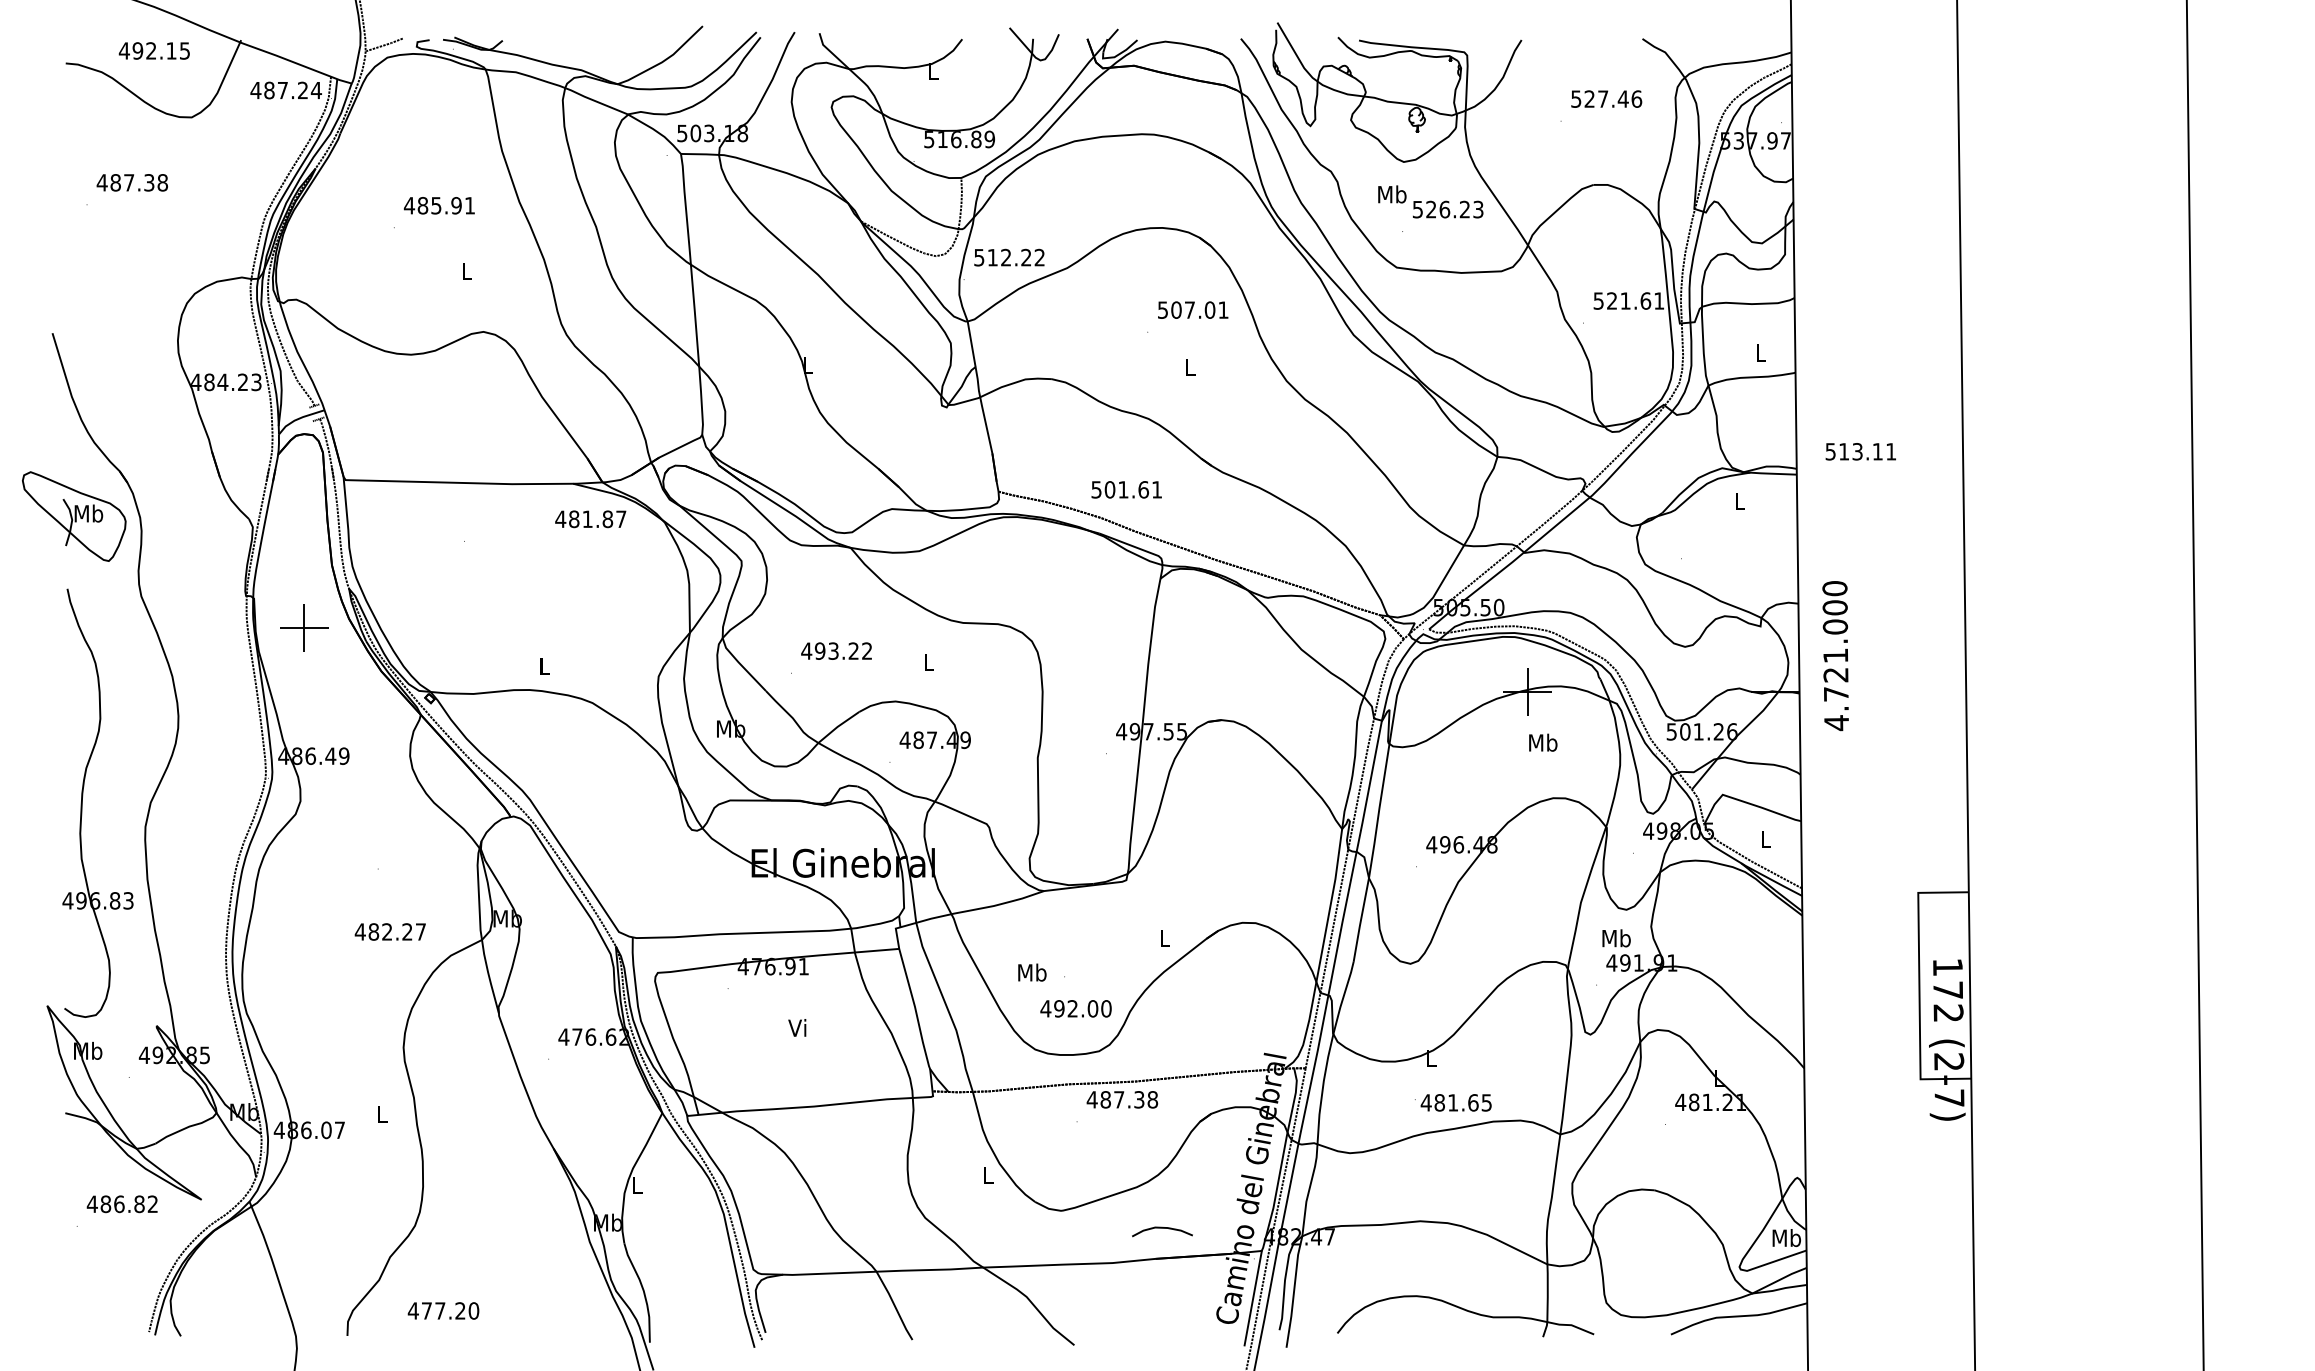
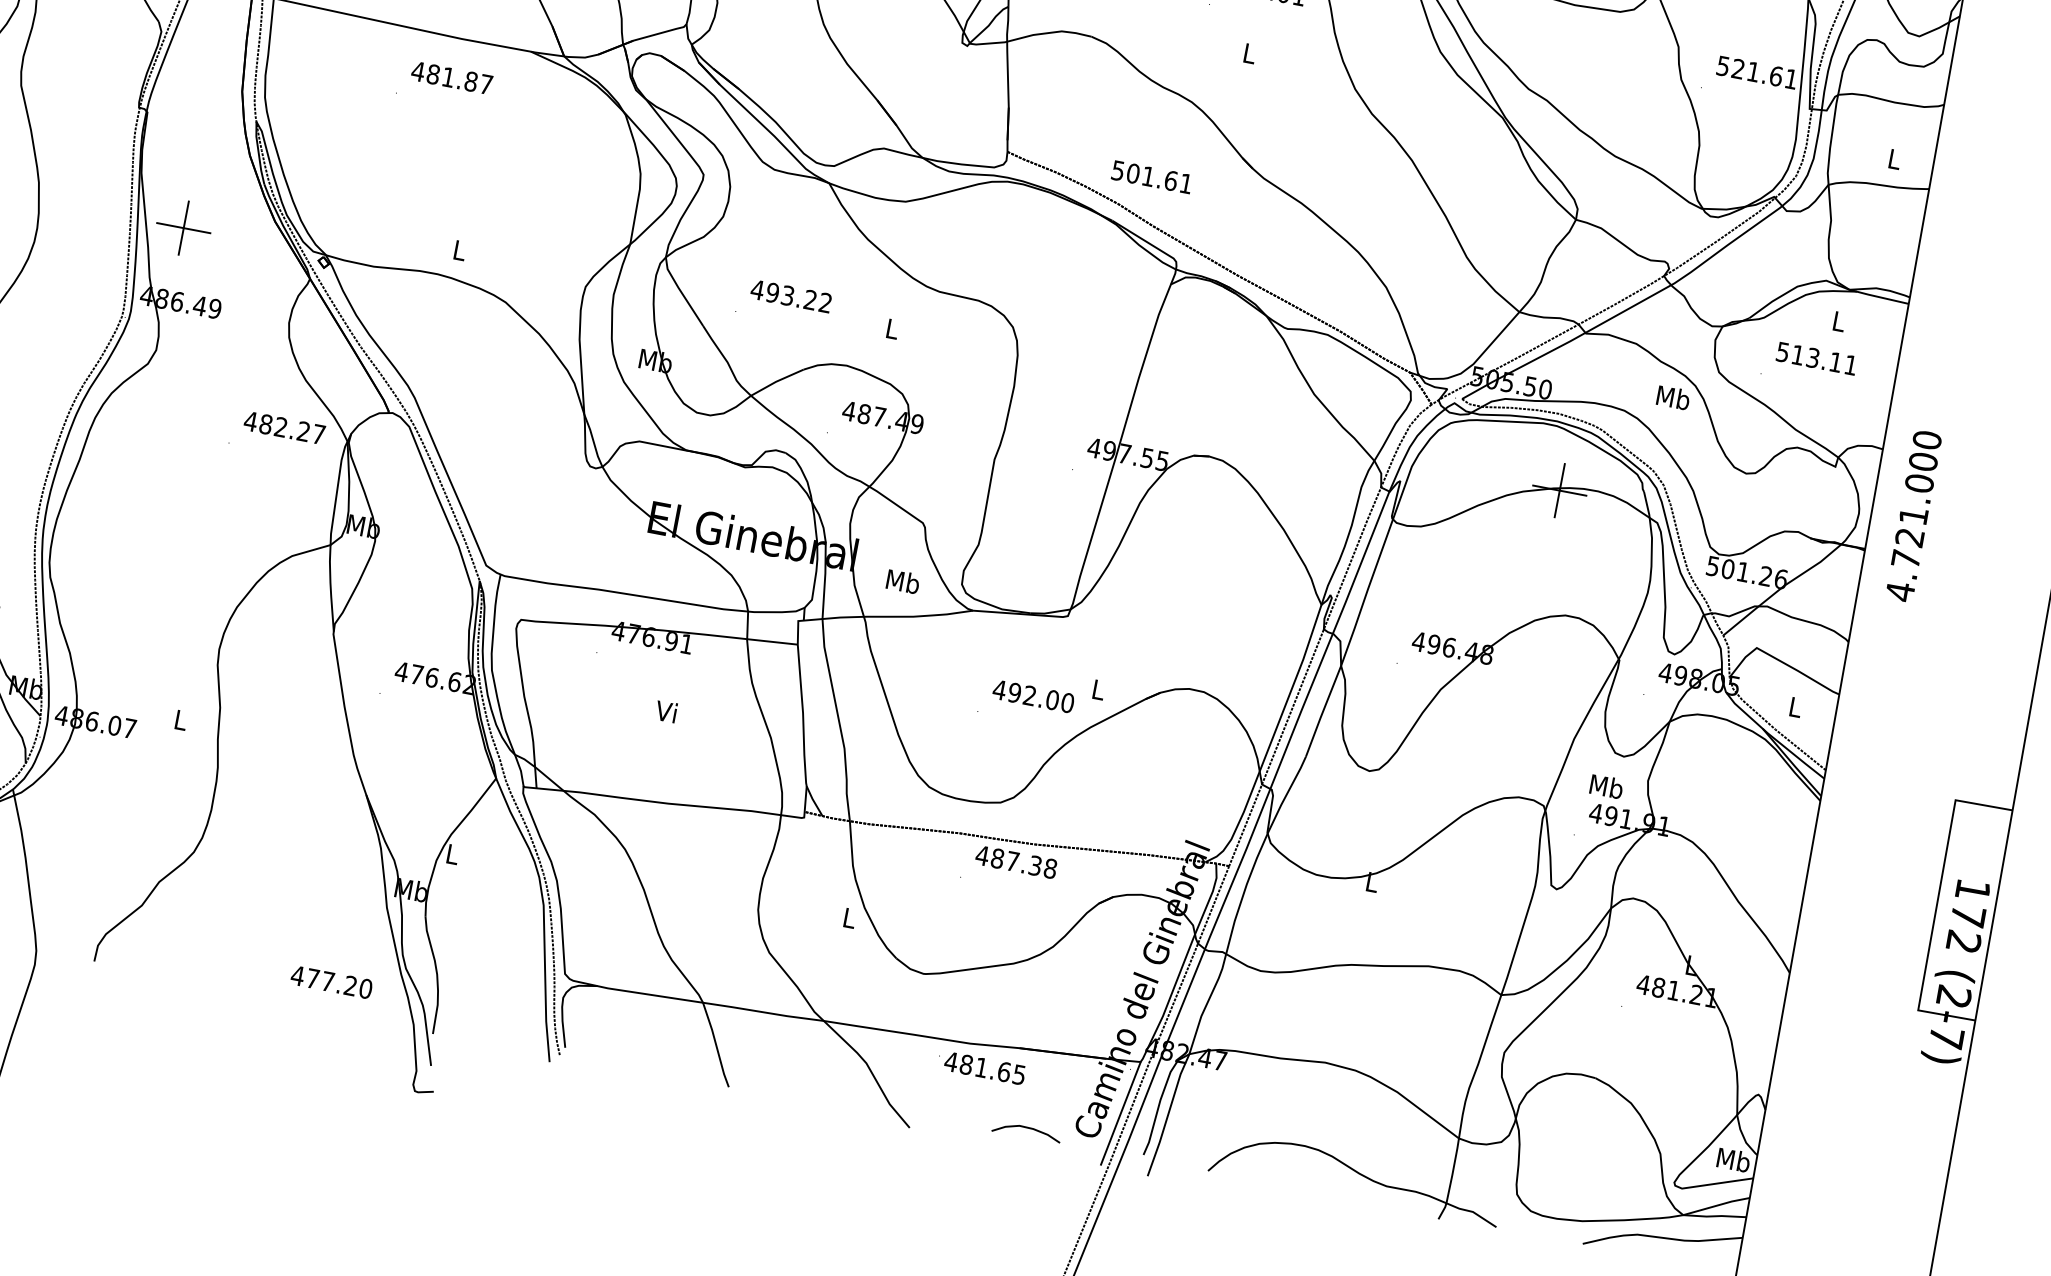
text: (1860, 451) -> (1816, 358), moved
text: (590, 519) -> (451, 78), moved
part: (304, 627) -> (184, 227), moved
text: (1543, 742) -> (1673, 397), moved
text: (389, 931) -> (283, 427), moved
text: (1032, 972) -> (903, 581), moved
text: (1075, 1008) -> (1033, 696), moved
text: (1453, 1102) -> (981, 1067), moved
curve: (1162, 1228) -> (1027, 1128), moved
text: (443, 1310) -> (331, 981), moved

